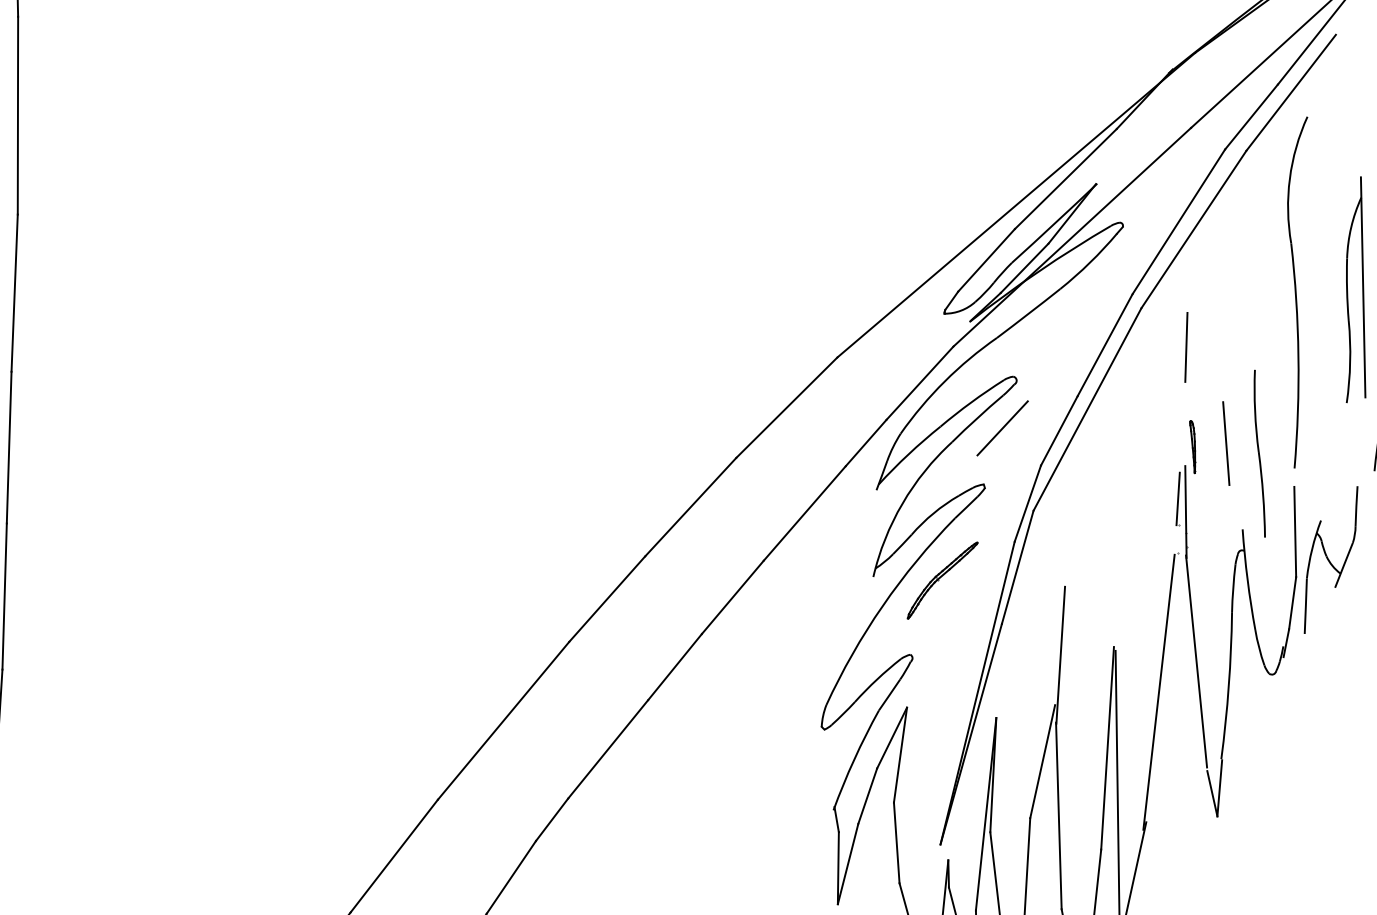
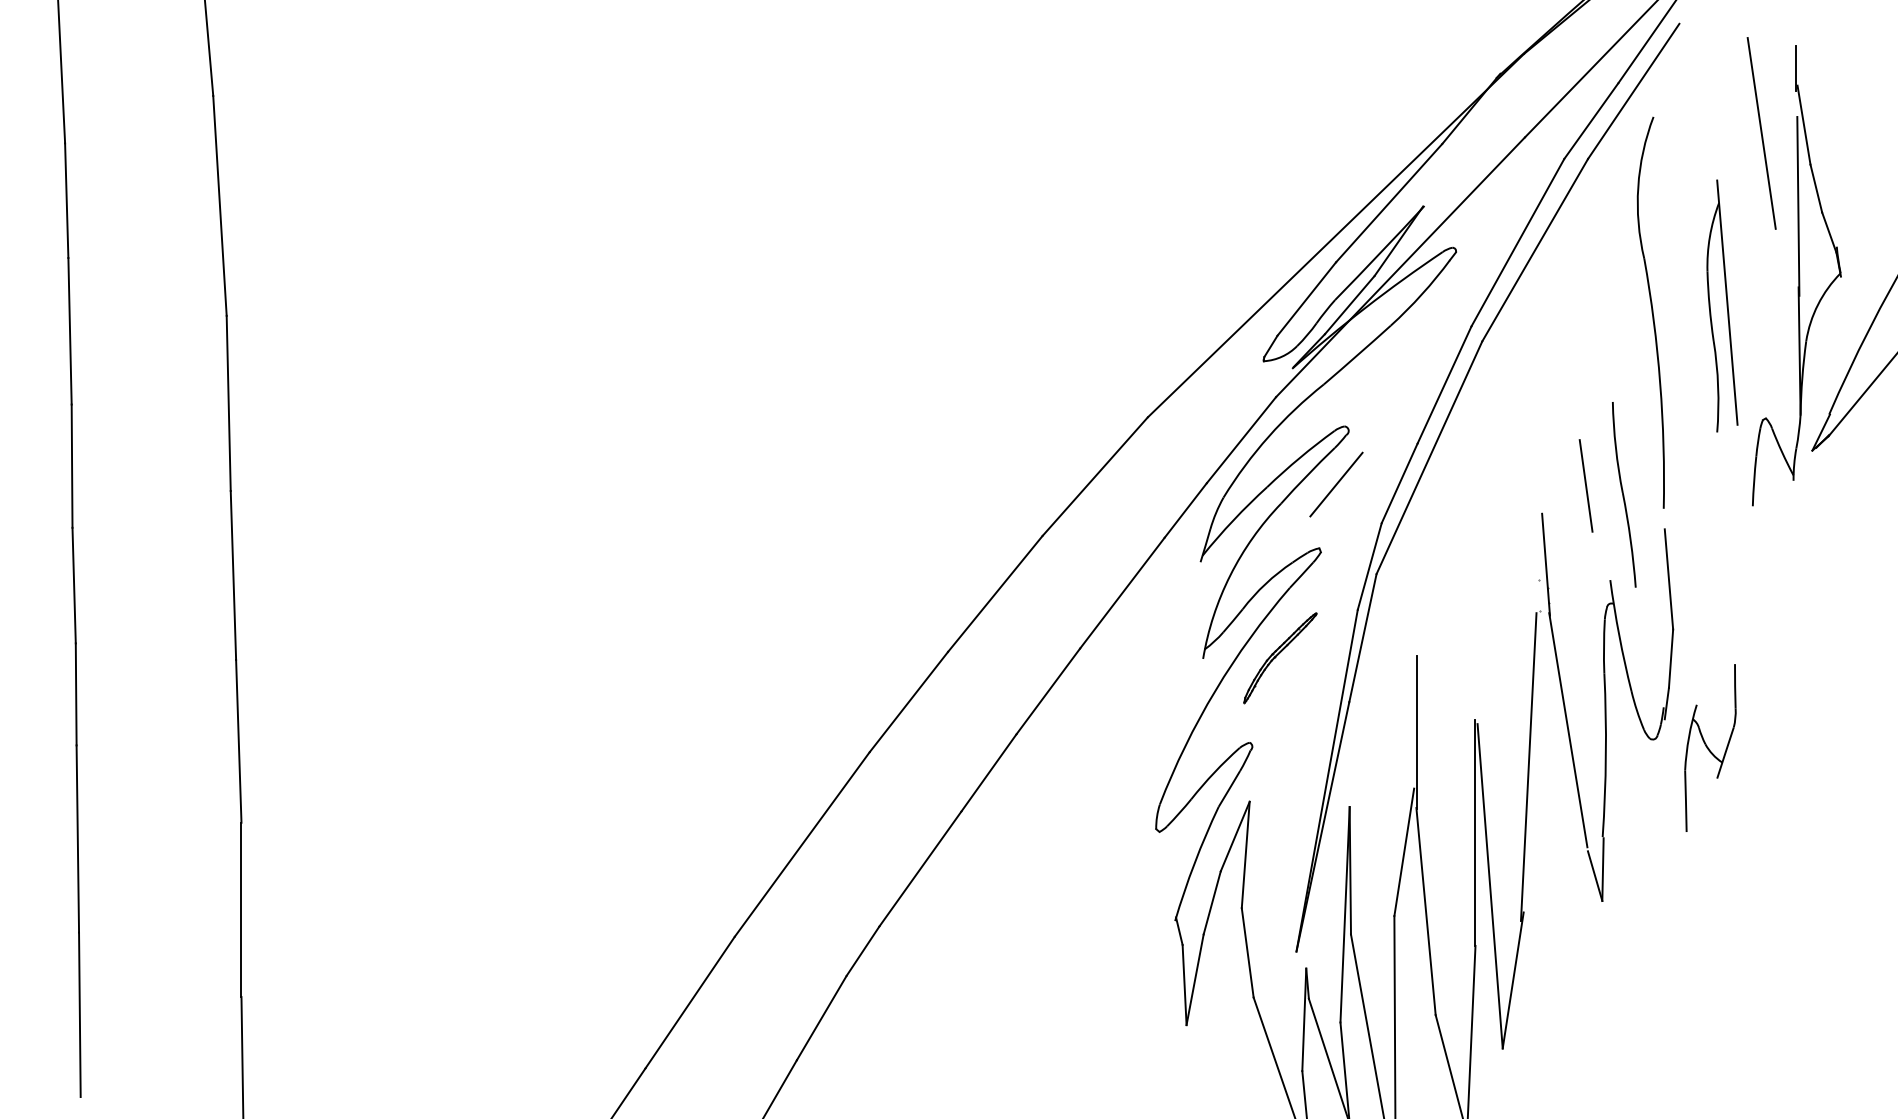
line: (1185, 347) -> (1534, 381), removed
part: (1192, 446) -> (1548, 491), removed
line: (1178, 498) -> (1536, 550), removed
part: (1330, 559) -> (1710, 747), moved

